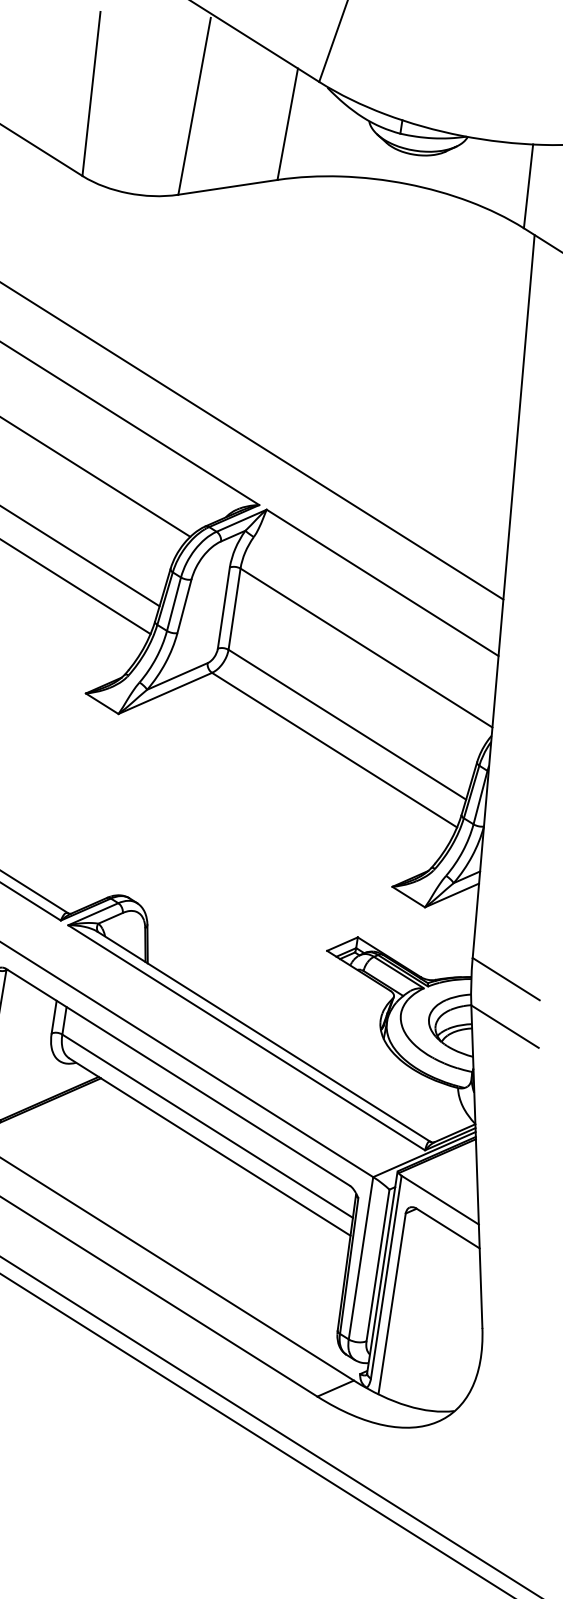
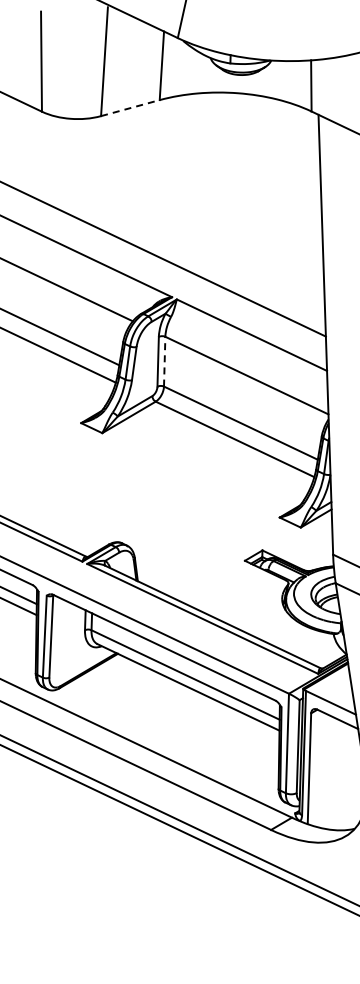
line: (228, 186) -> (130, 107), solid -> dashed
line: (234, 608) -> (164, 361), solid -> dashed

